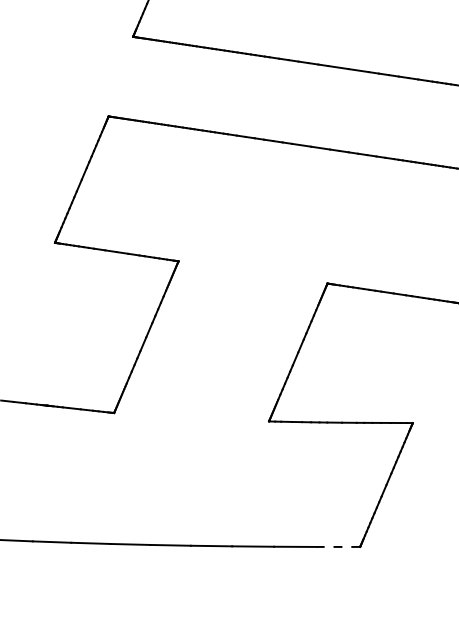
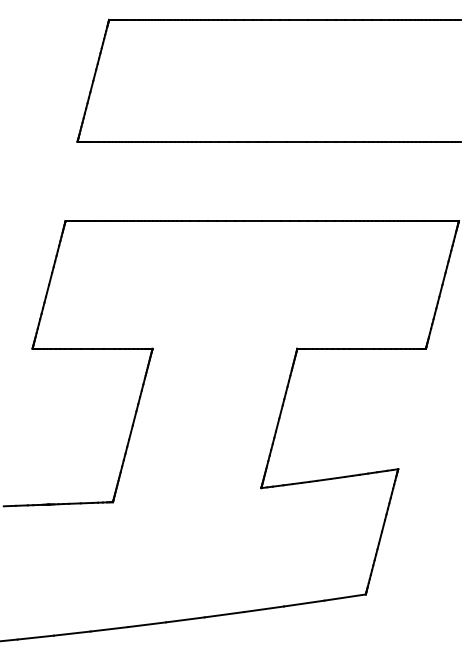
line: (338, 546) -> (345, 597), dashed -> solid

